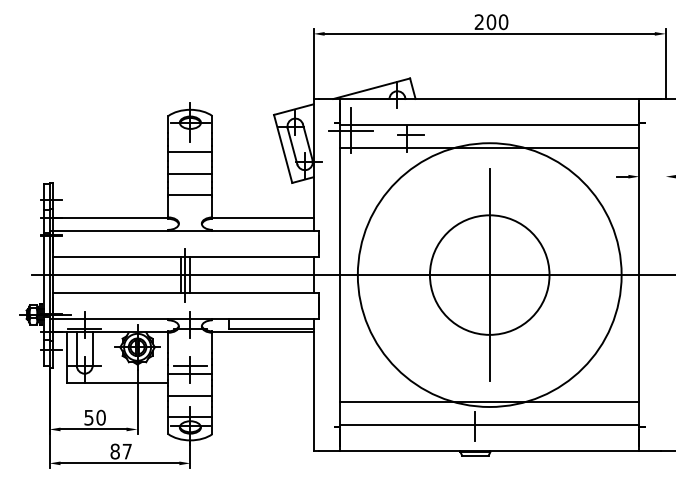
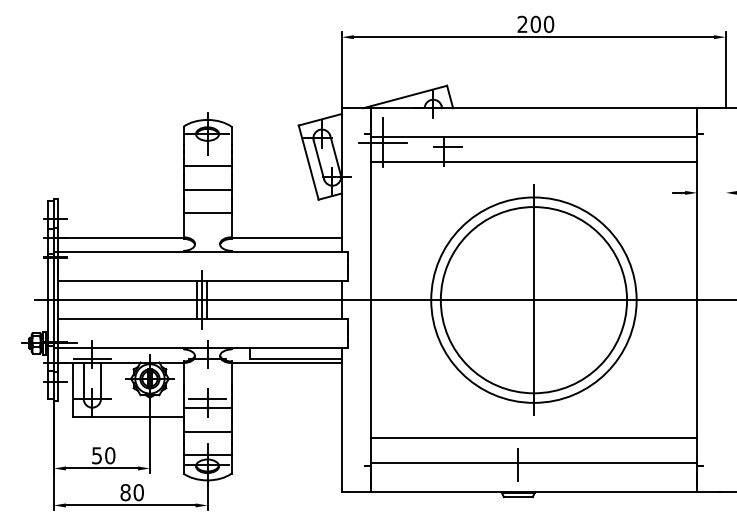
circle: (489, 274) -> (533, 299), size x0.71
circle: (489, 275) -> (533, 300), size x1.43
text: (127, 451) -> (138, 492), 87 -> 80

